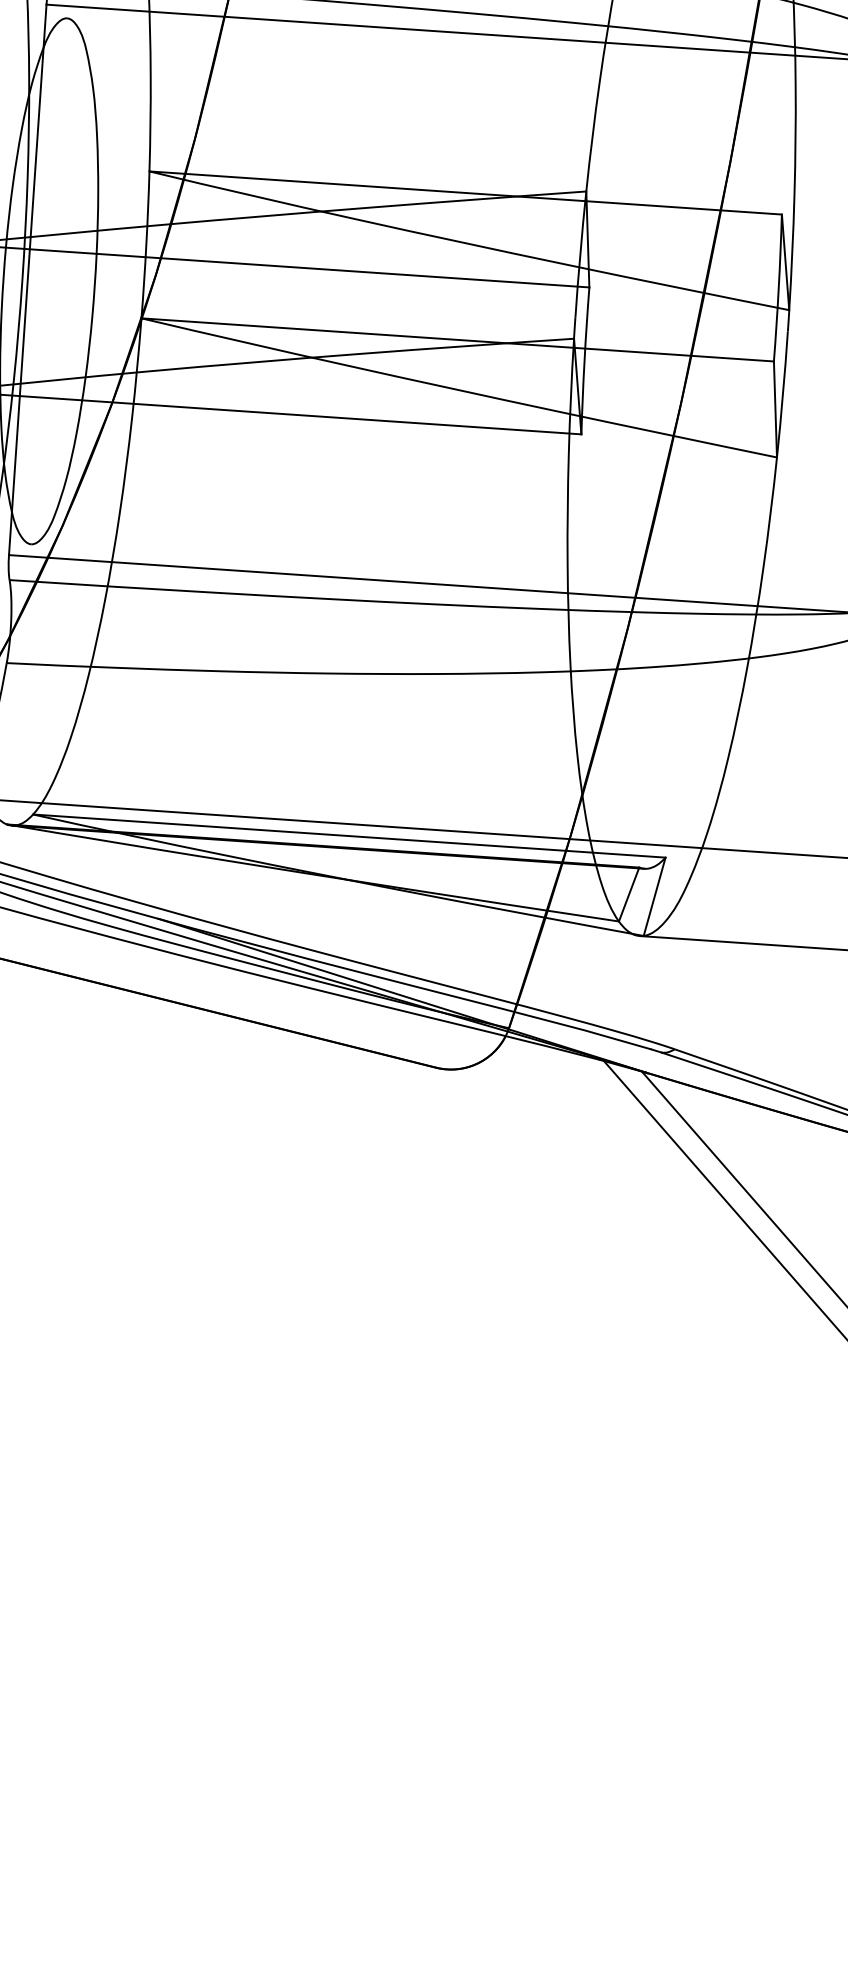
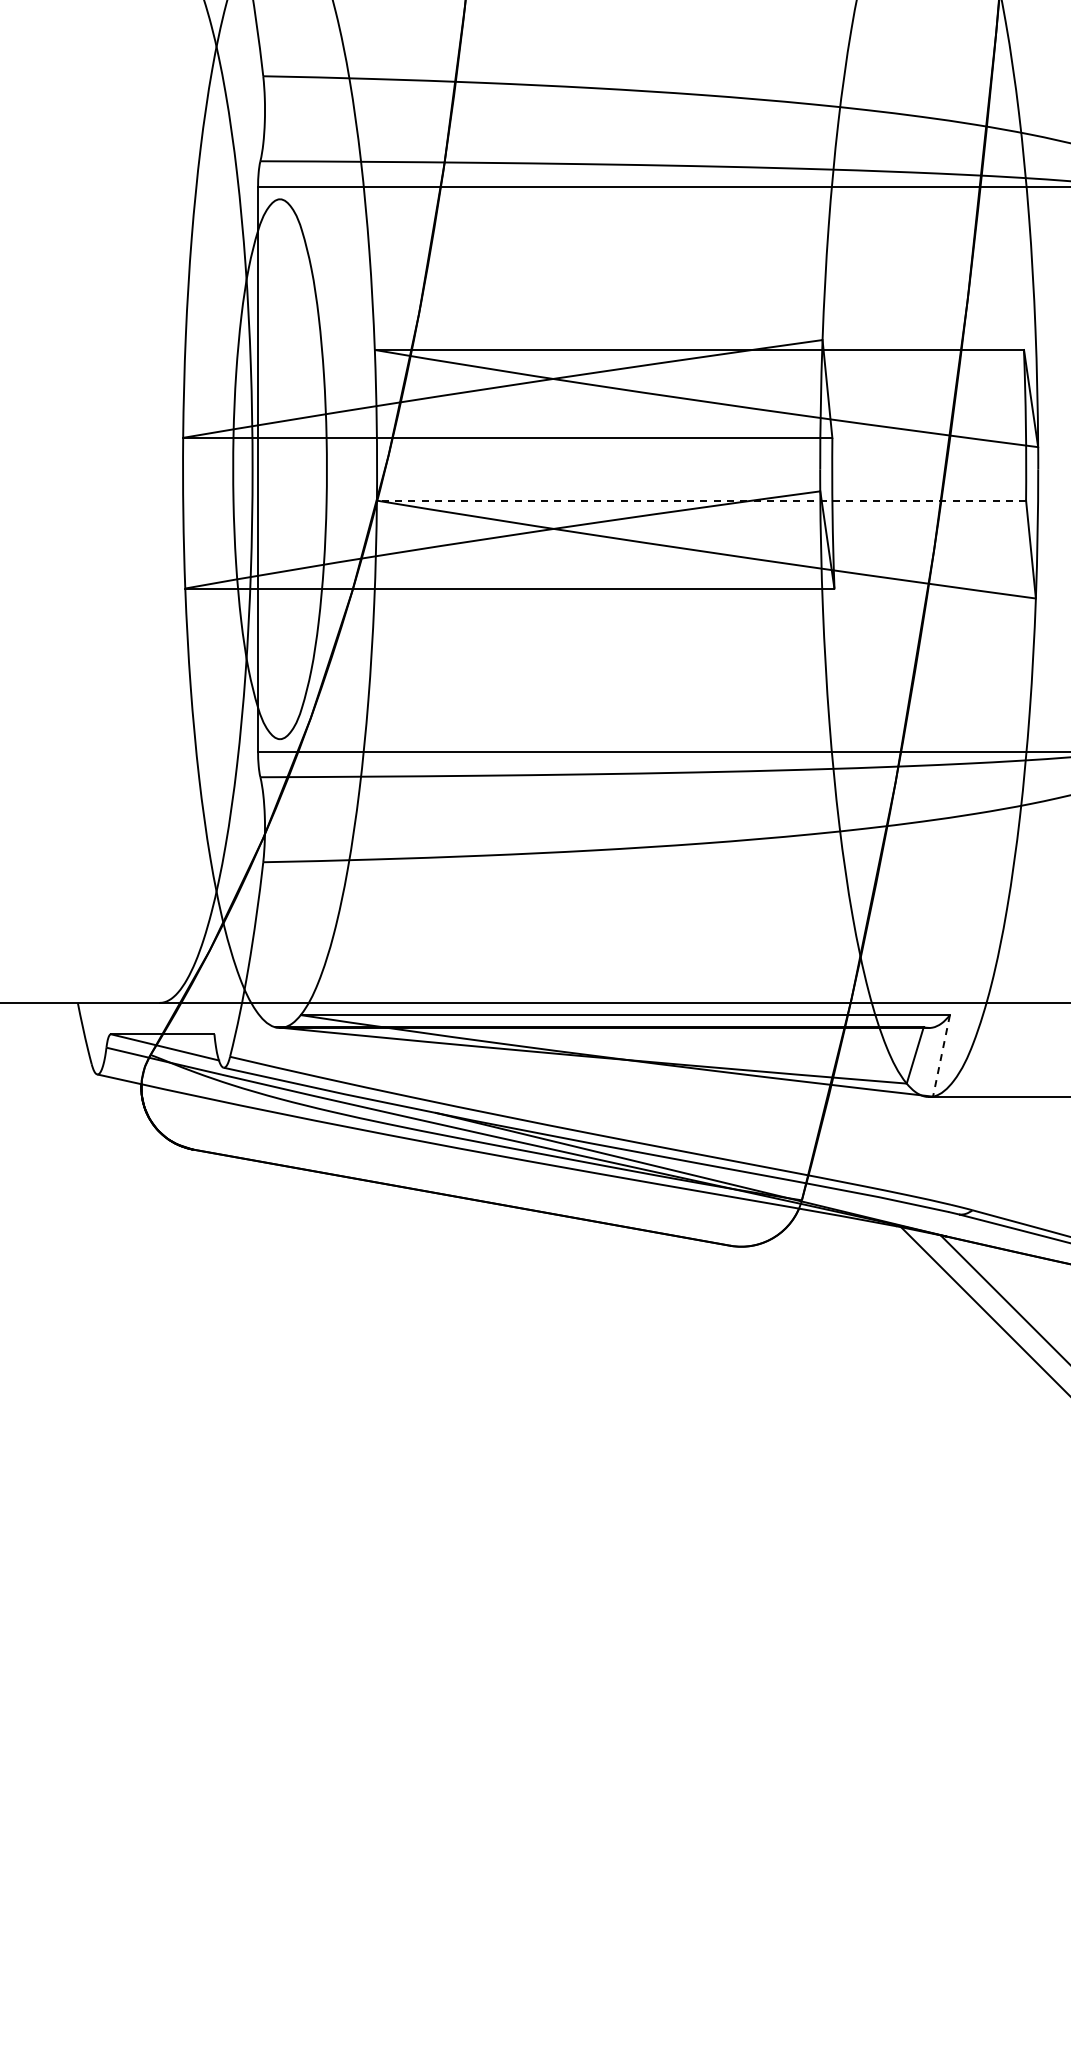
line: (457, 339) -> (701, 500), solid -> dashed
line: (654, 896) -> (941, 1055), solid -> dashed

